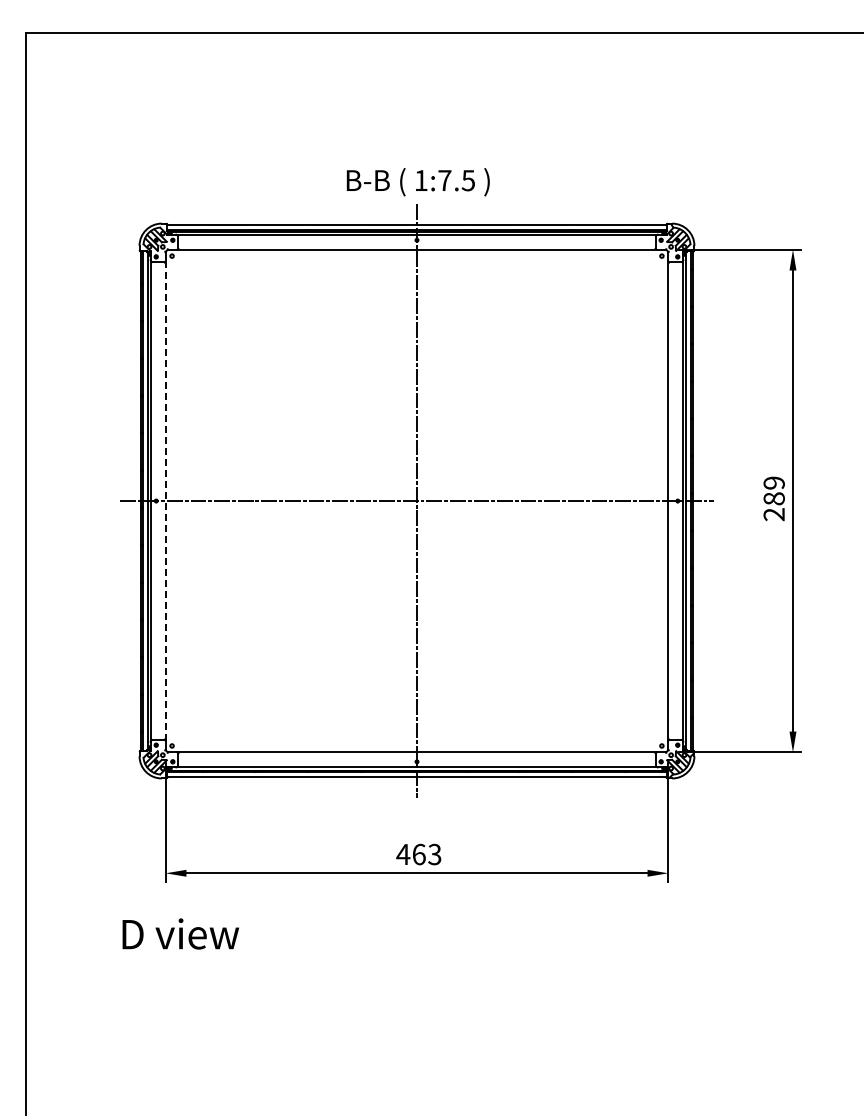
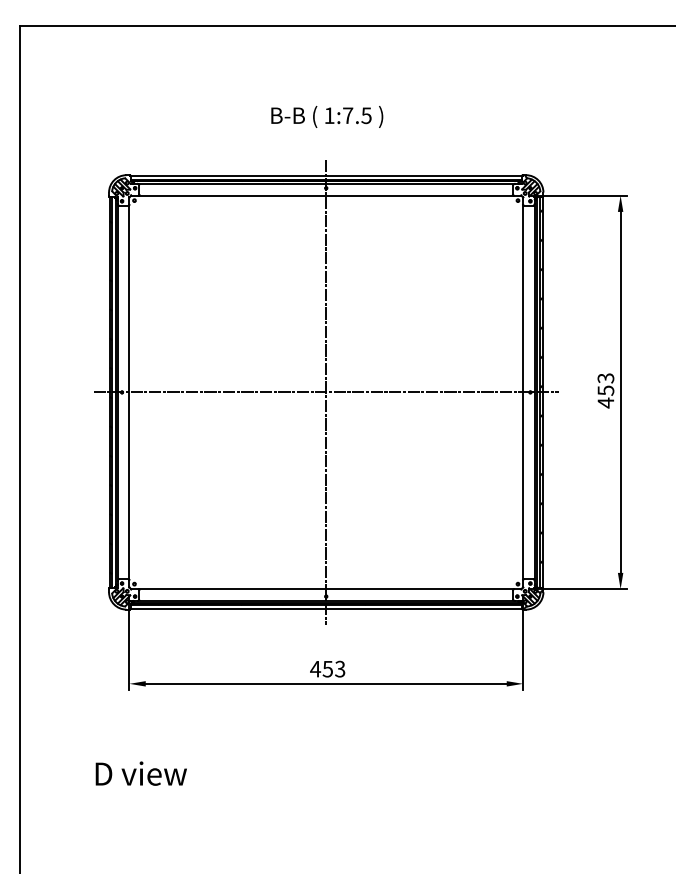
text: (417, 182) -> (326, 117), moved
text: (773, 498) -> (605, 390), 289 -> 453
line: (165, 501) -> (129, 392), dashed -> solid
text: (418, 854) -> (327, 669), 463 -> 453
text: (180, 933) -> (141, 773), moved

